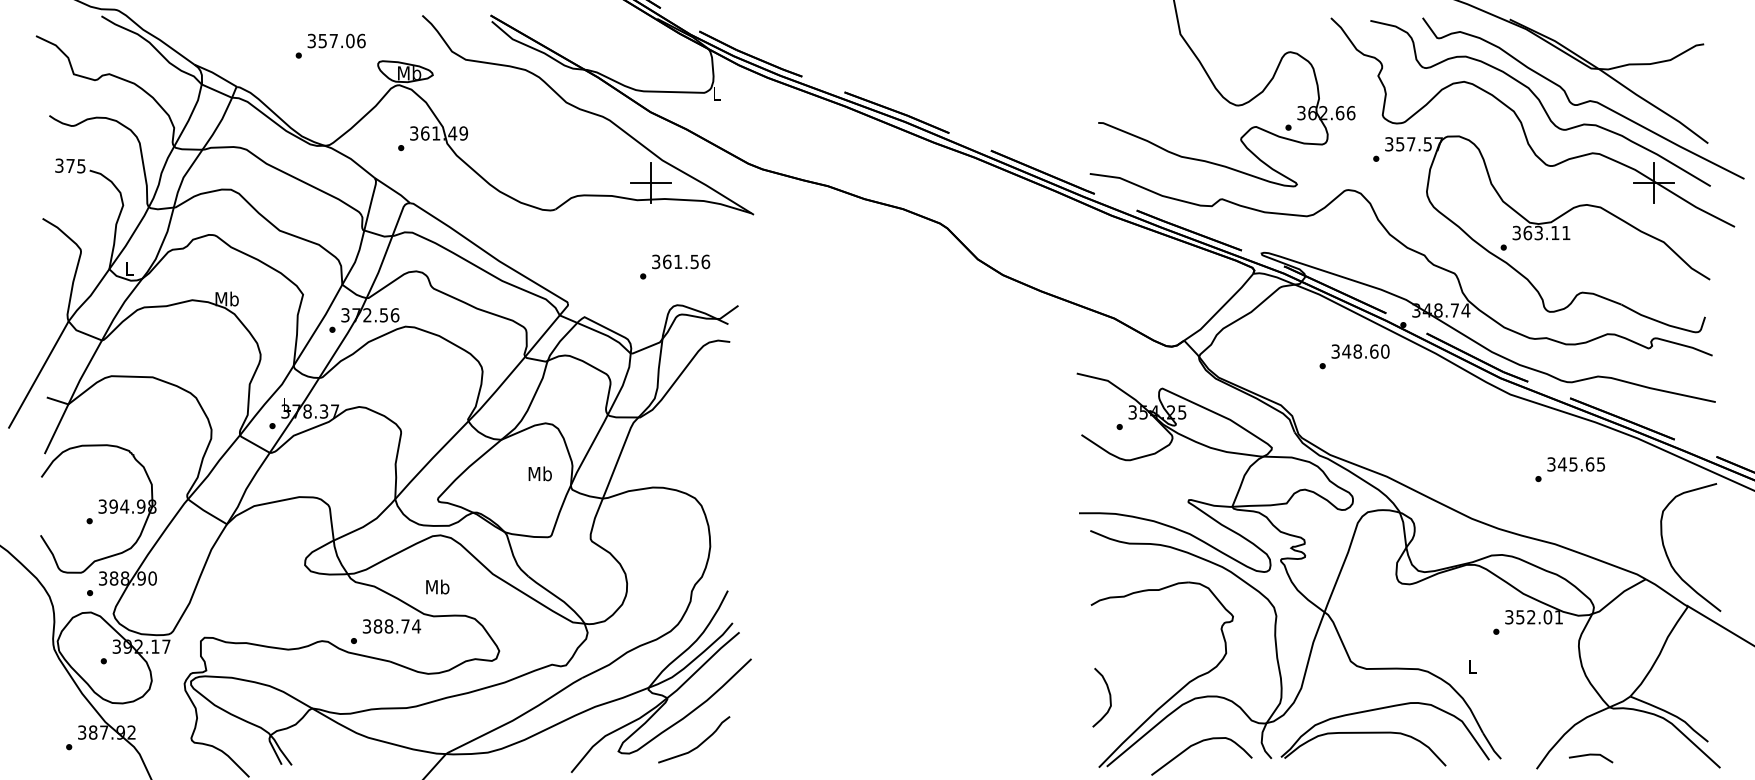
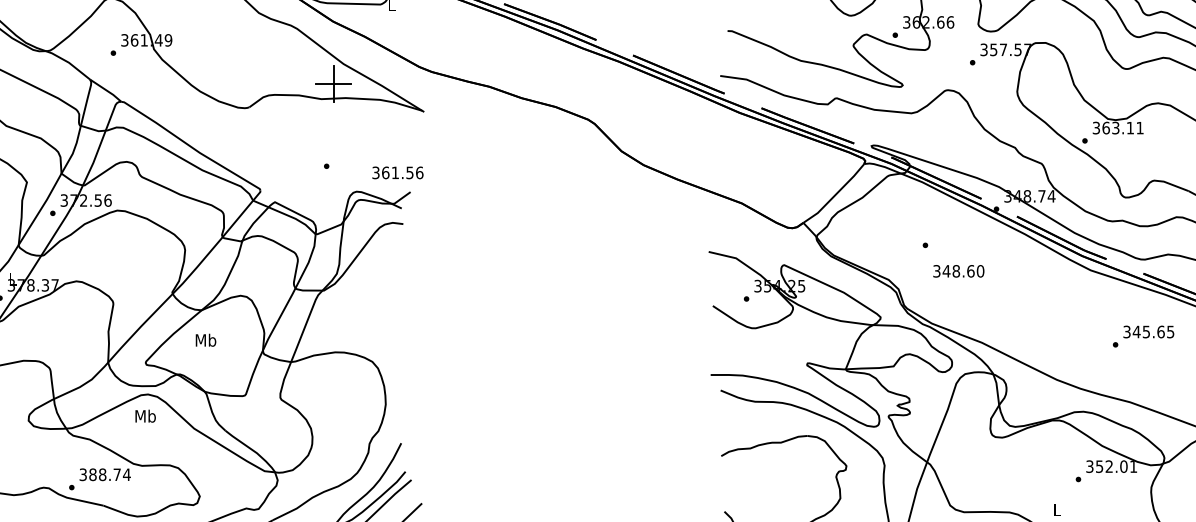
text: (681, 261) -> (398, 172), moved
text: (1360, 351) -> (958, 271), moved
text: (539, 473) -> (205, 339), moved
text: (437, 586) -> (145, 415), moved

